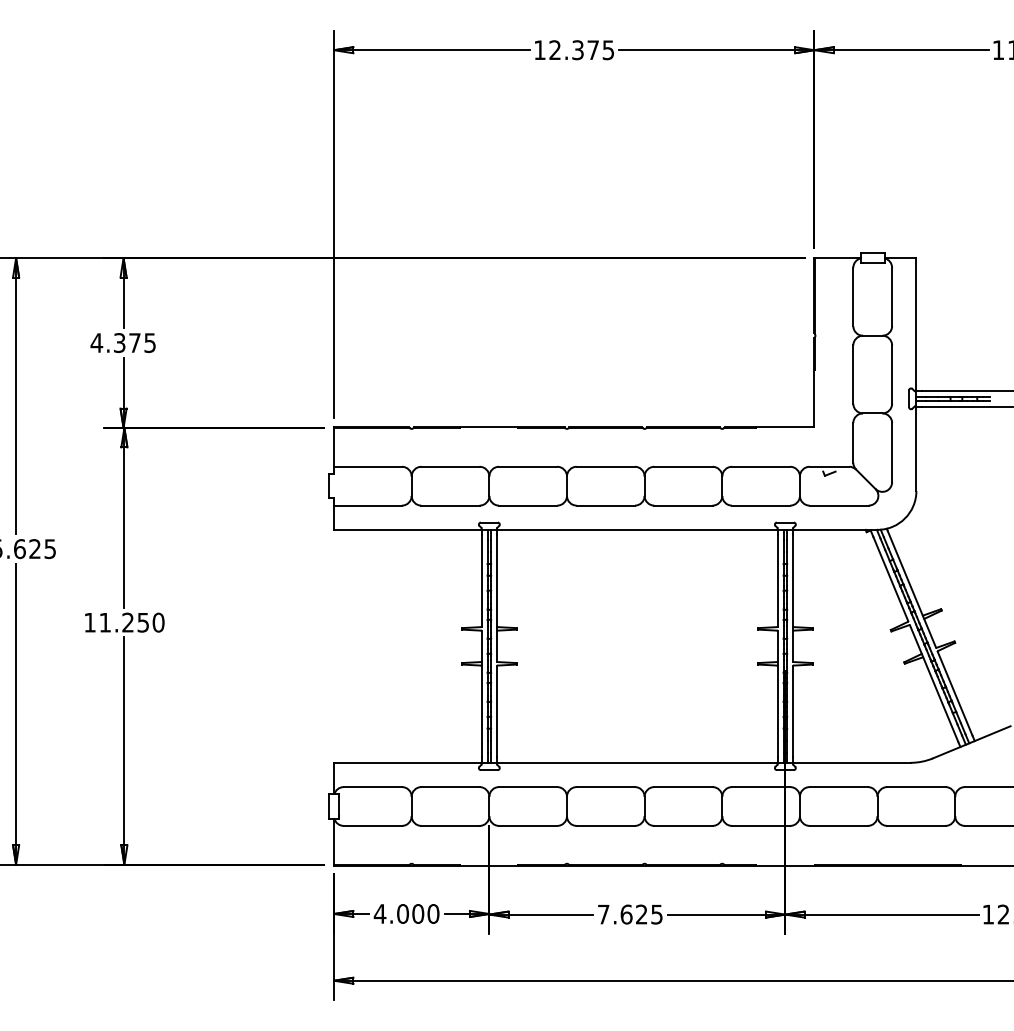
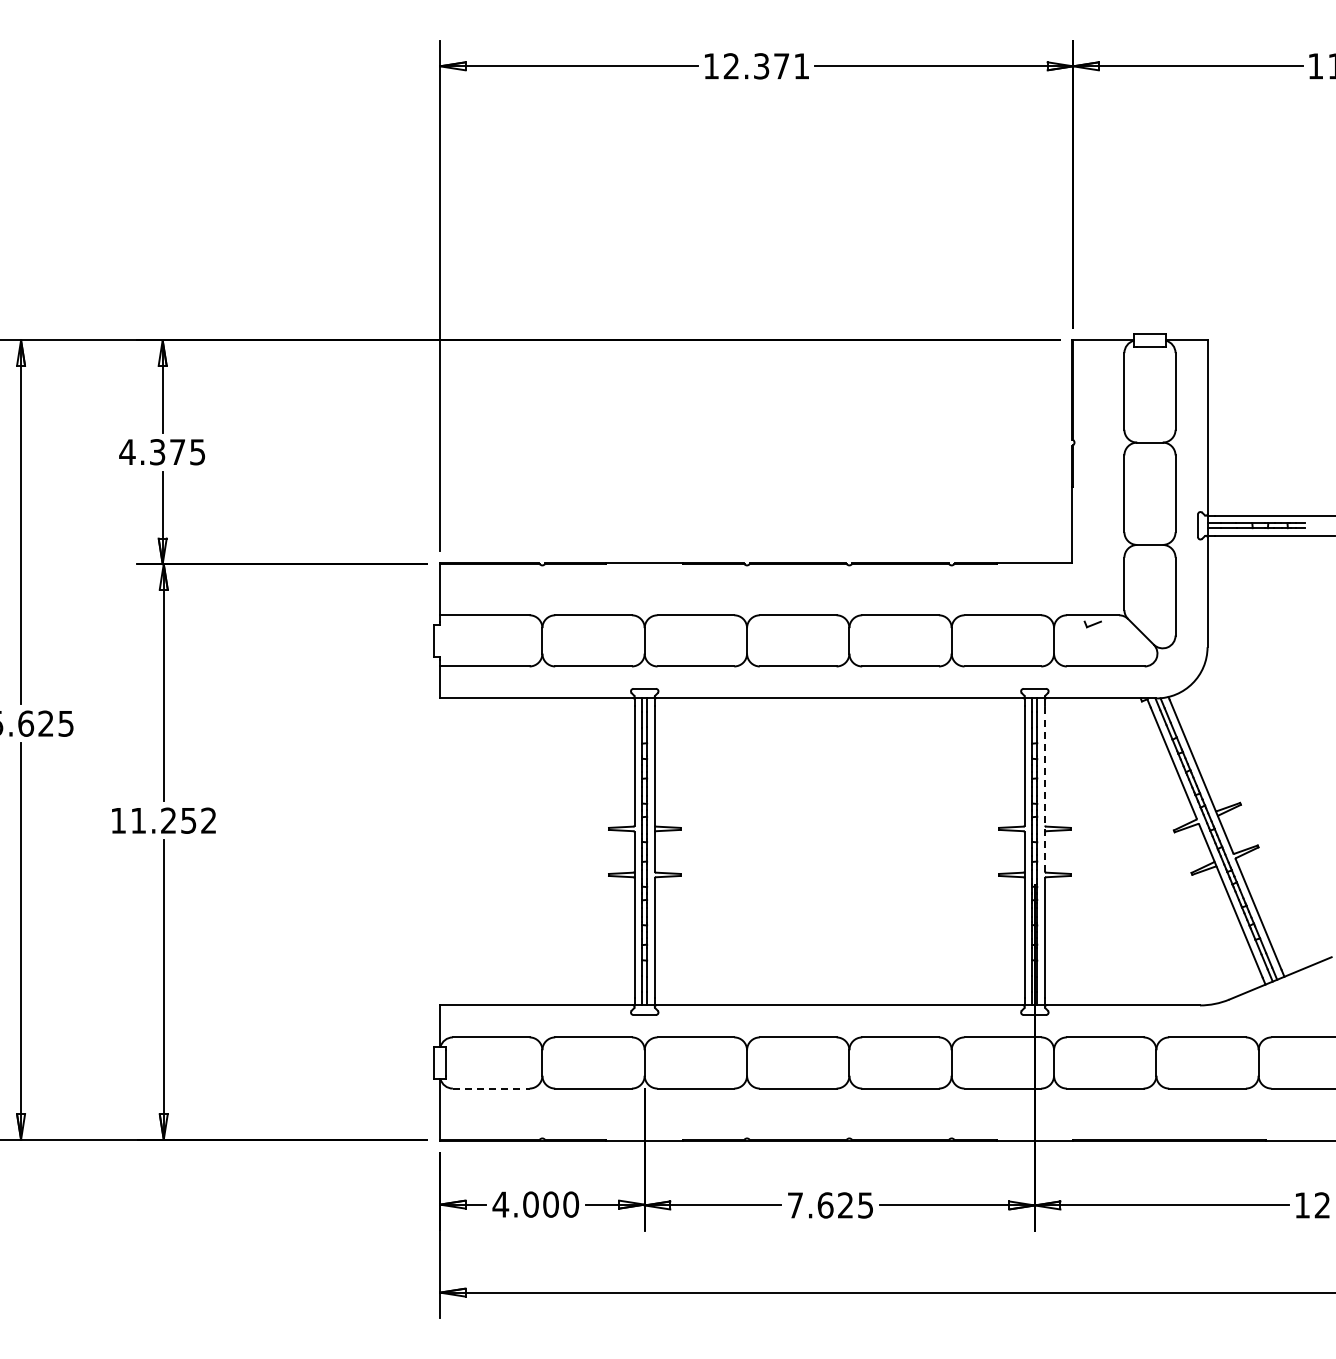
text: (608, 50) -> (801, 66), 12.375 -> 12.371
line: (793, 598) -> (1045, 788), solid -> dashed
text: (158, 622) -> (208, 820), 11.250 -> 11.252
line: (373, 825) -> (491, 1088), solid -> dashed

